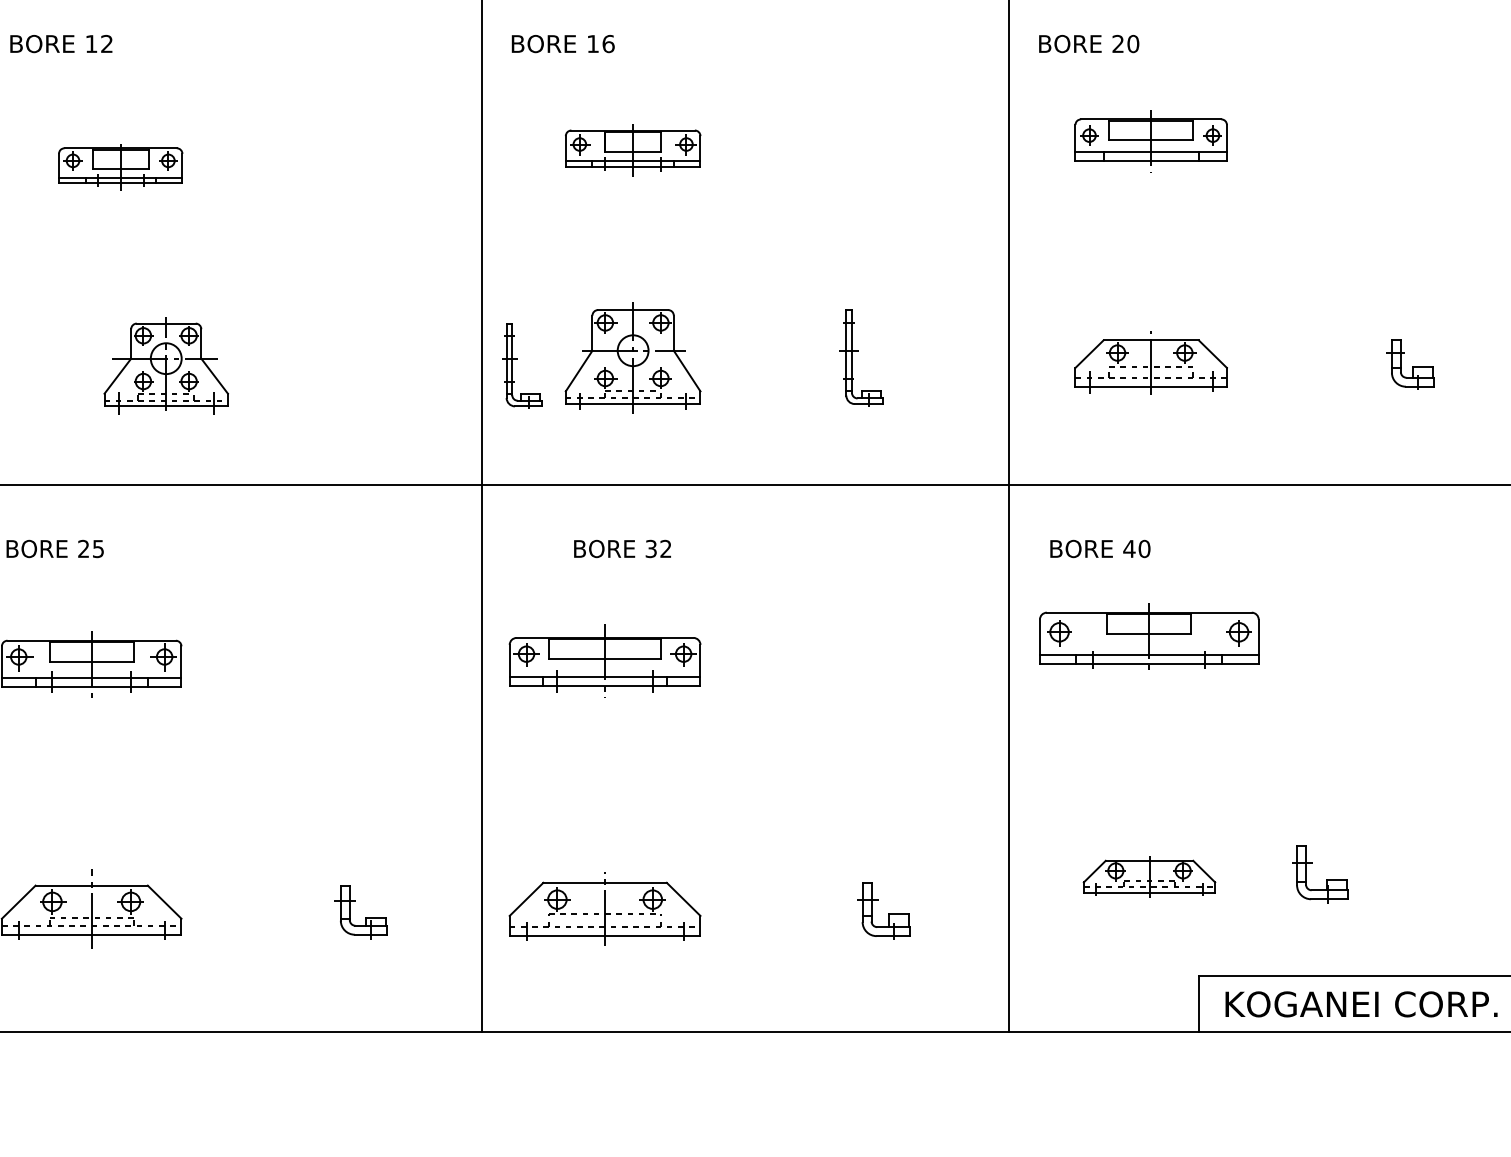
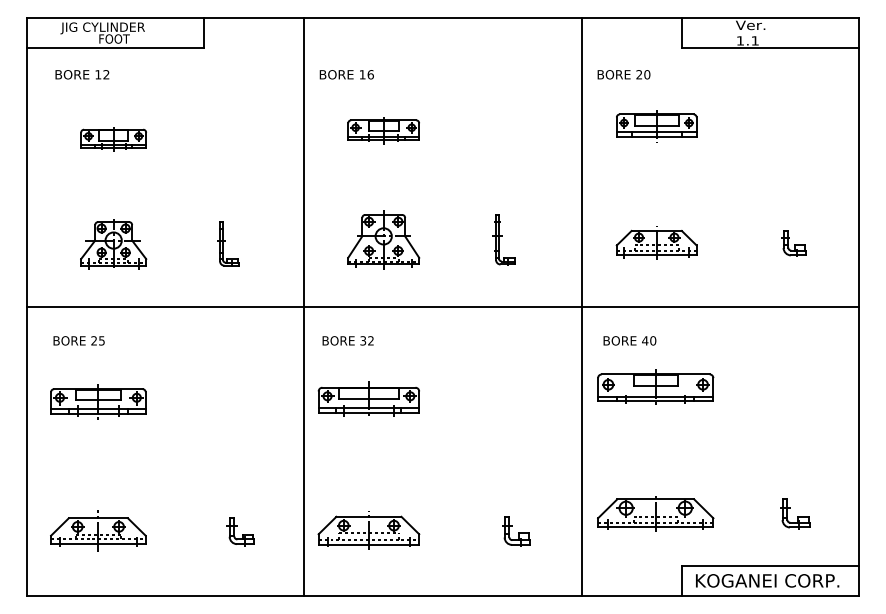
part: (522, 364) -> (228, 243), moved
part: (165, 366) -> (113, 244), moved
text: (621, 548) -> (347, 340), moved
part: (1321, 872) -> (795, 513), moved
part: (1148, 876) -> (655, 513), size x1.67

